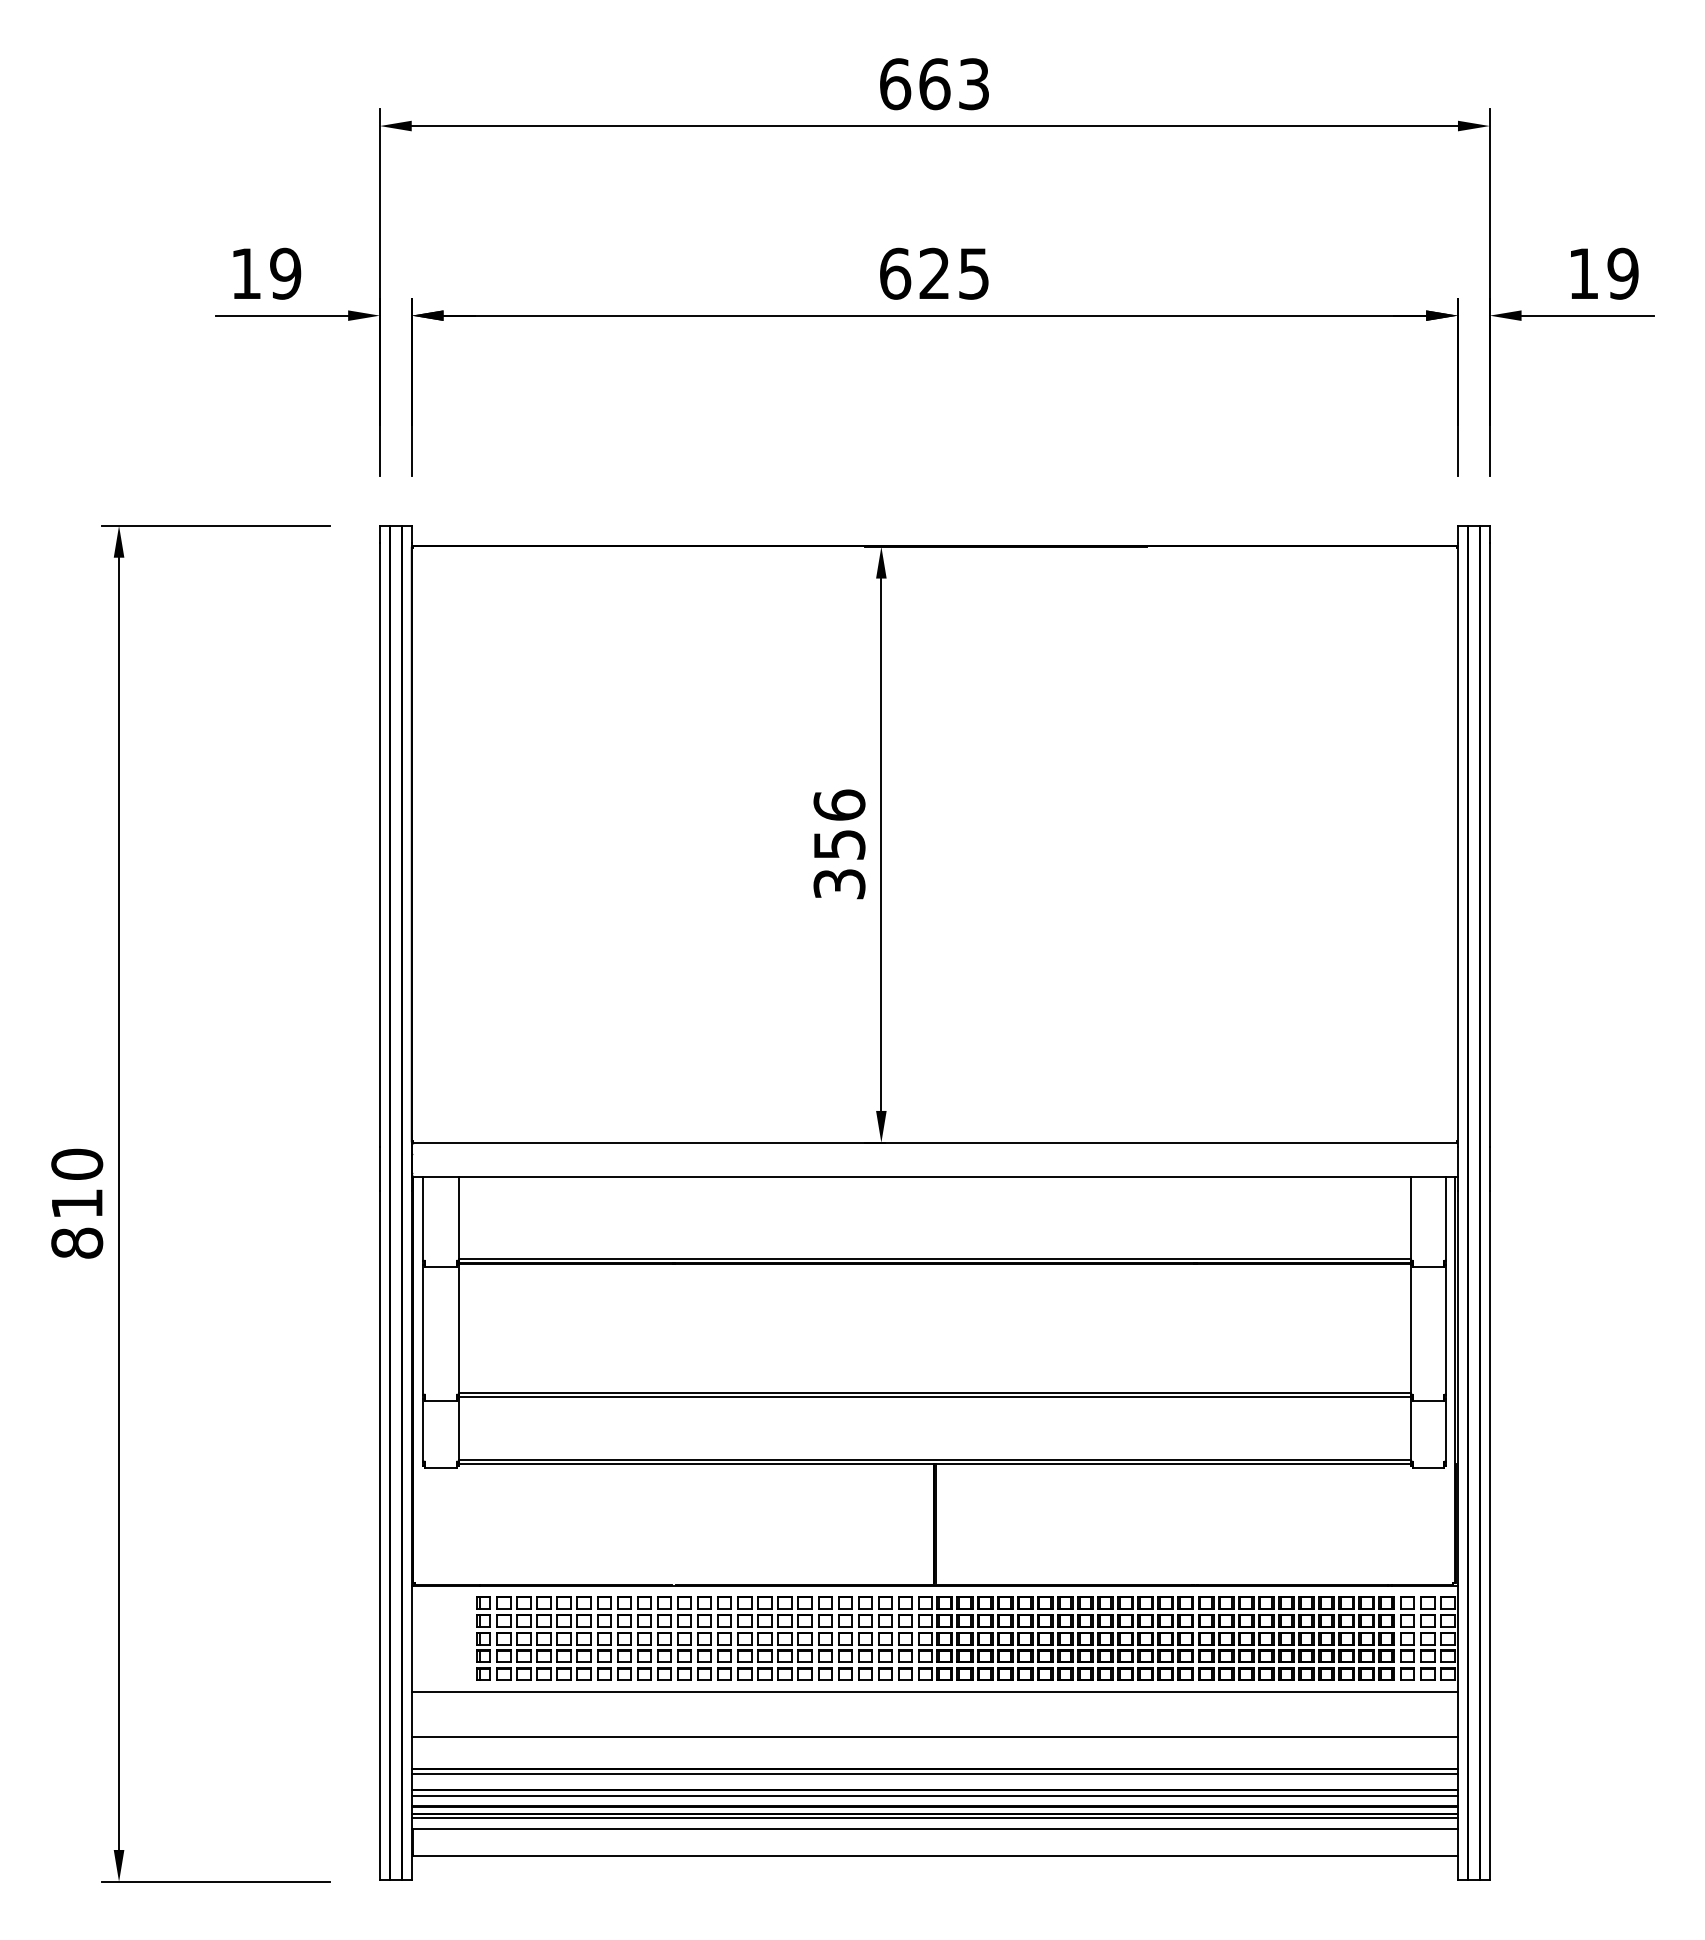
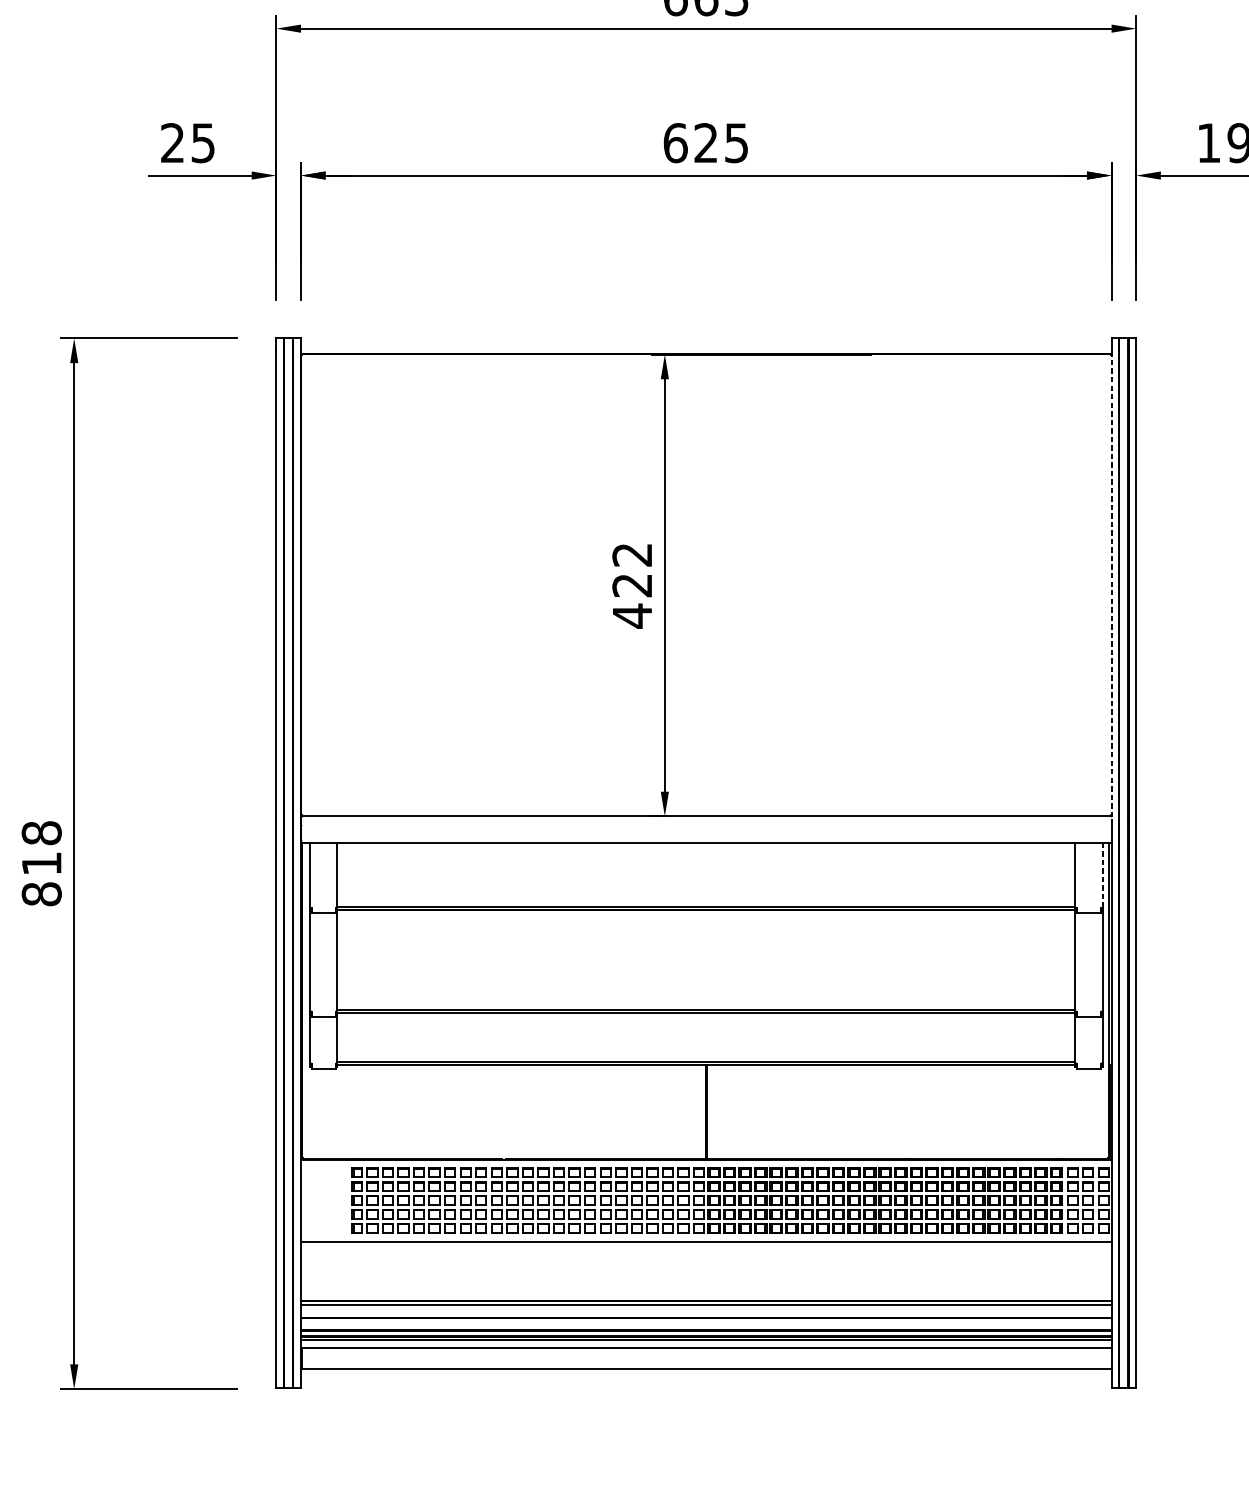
text: (266, 273) -> (188, 142), 19 -> 25
text: (839, 844) -> (632, 585), 356 -> 422
line: (1457, 845) -> (1111, 586), solid -> dashed
text: (76, 1163) -> (41, 832), 810 -> 818
line: (1446, 1219) -> (1102, 875), solid -> dashed
line: (934, 1736) -> (706, 1276), removed
line: (934, 1796) -> (706, 1322), removed

